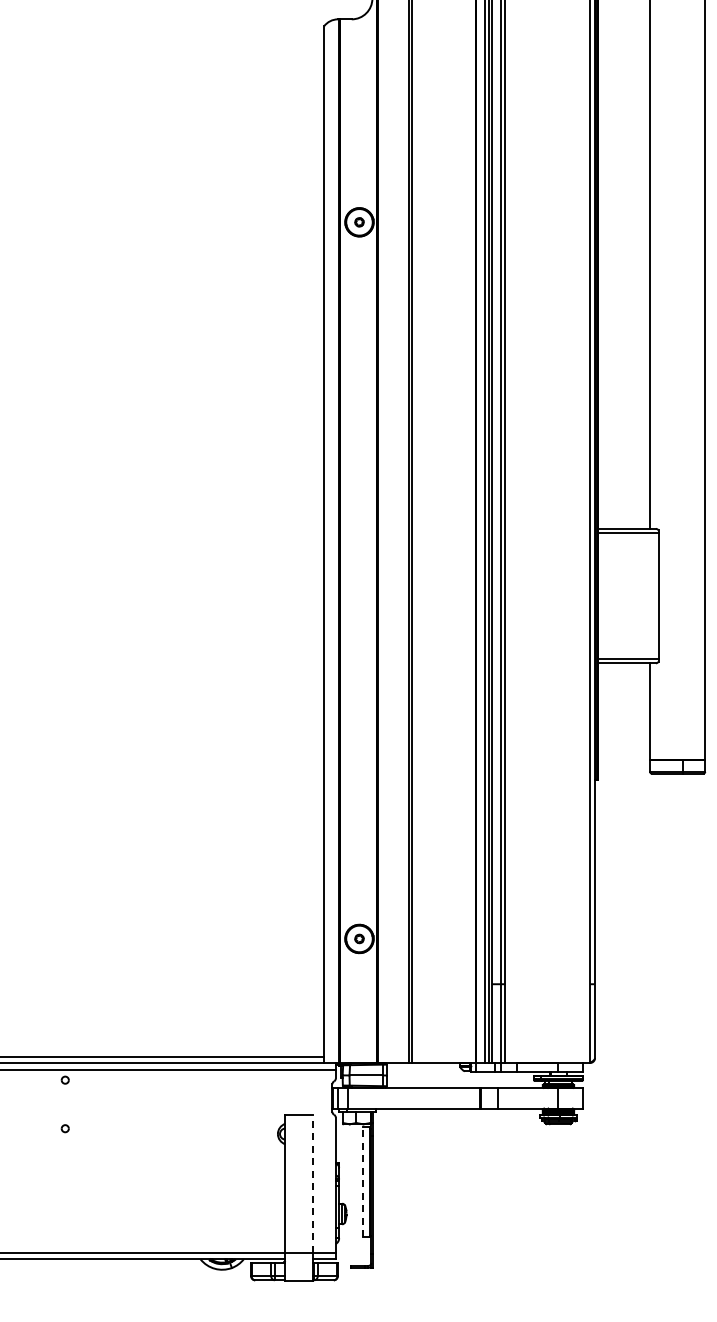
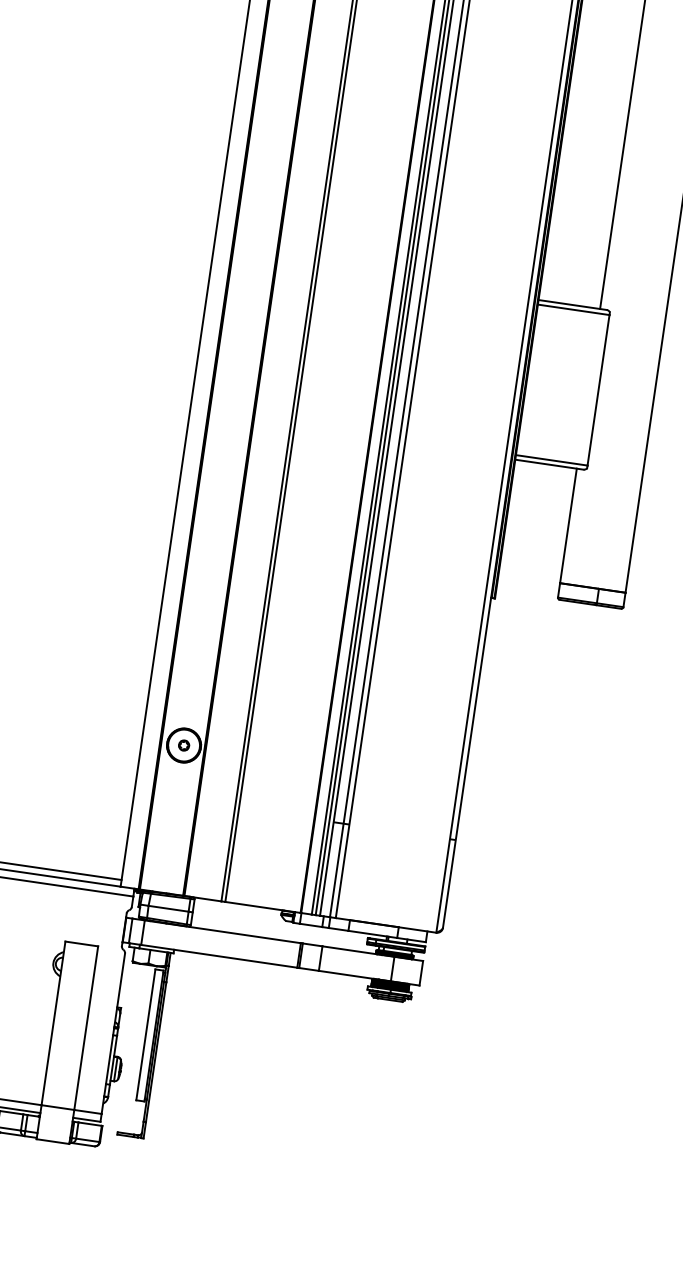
line: (362, 1181) -> (145, 1033), dashed -> solid
line: (312, 1183) -> (85, 1027), dashed -> solid

